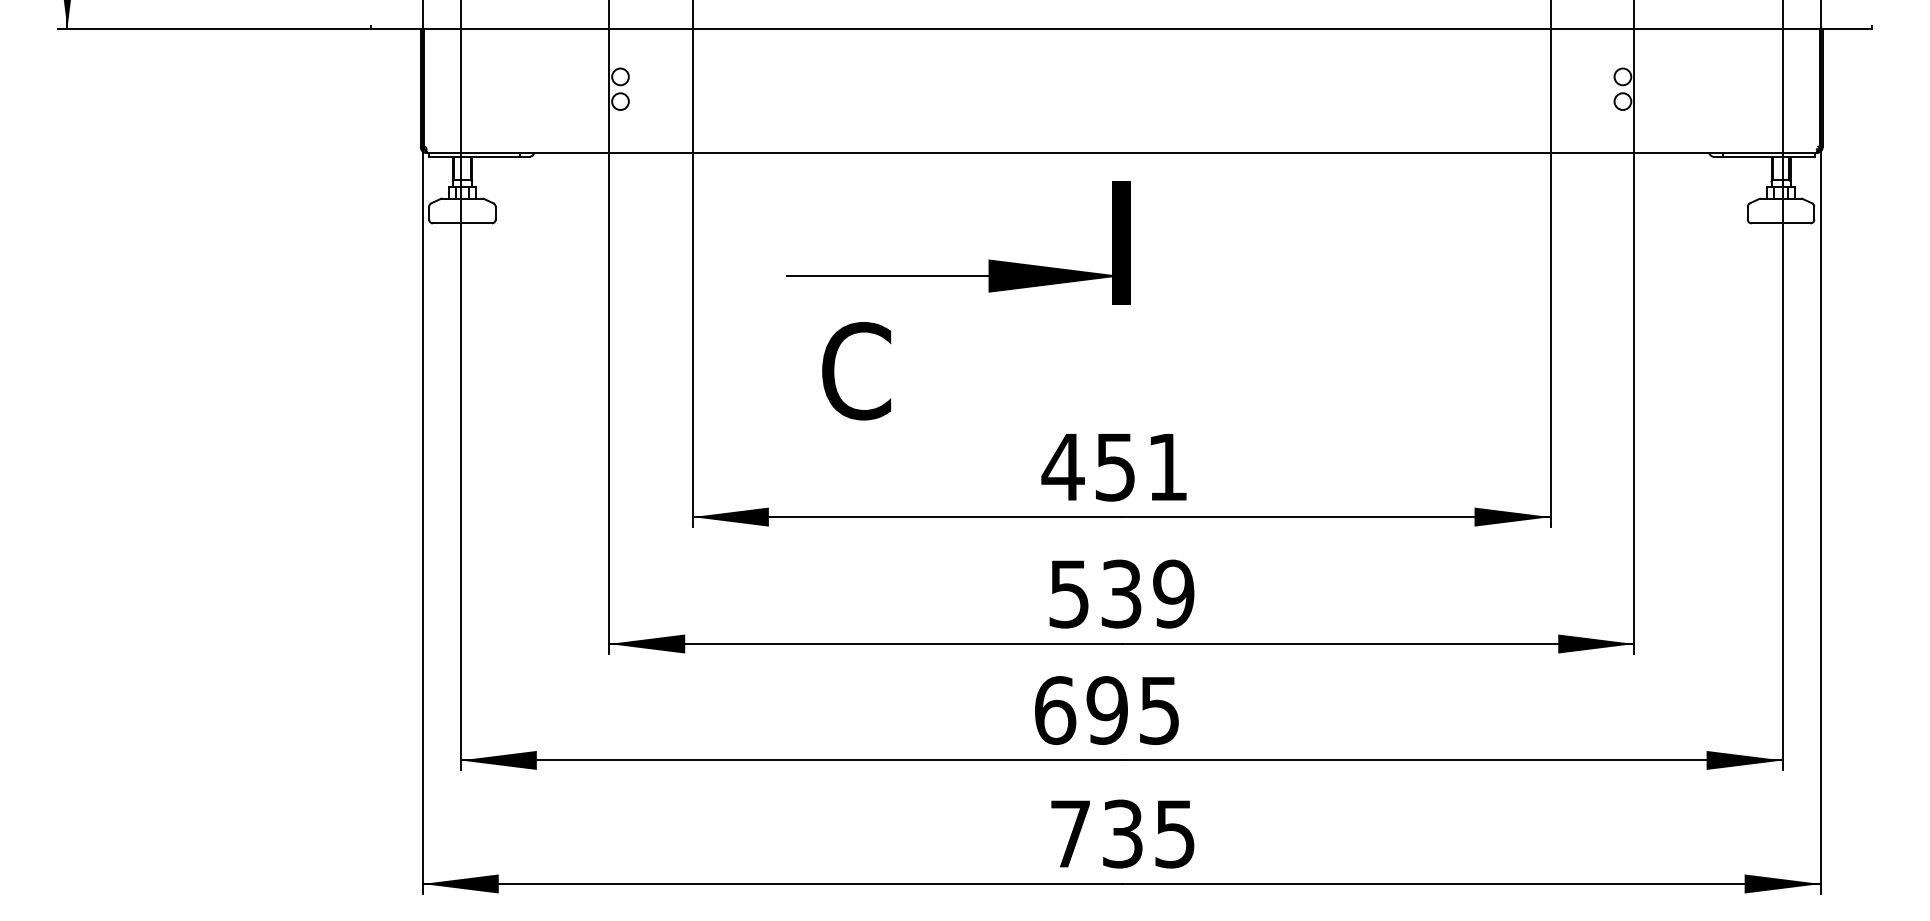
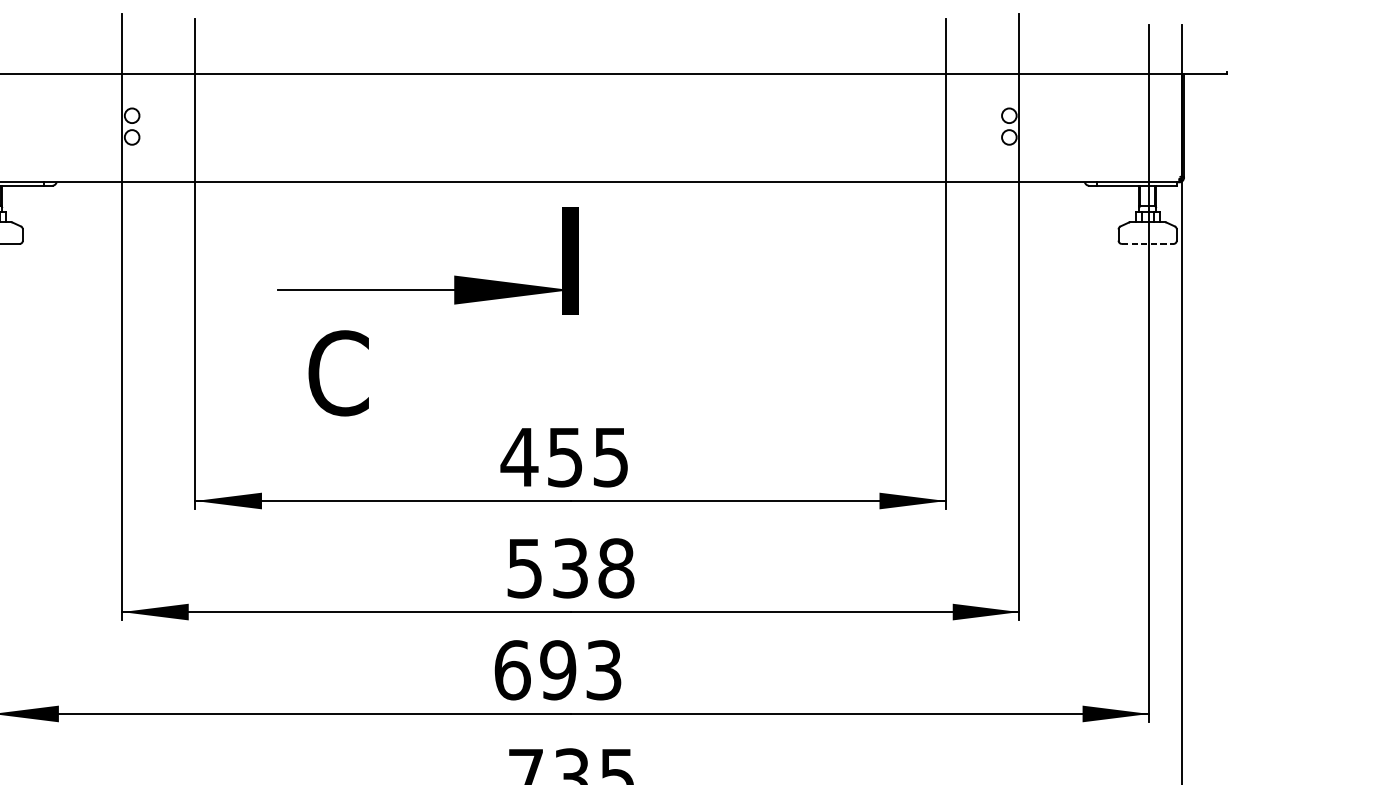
line: (1781, 223) -> (1148, 244), solid -> dashed
text: (1167, 467) -> (610, 457), 451 -> 455
text: (1173, 593) -> (616, 567), 539 -> 538
text: (1159, 710) -> (603, 670), 695 -> 693

